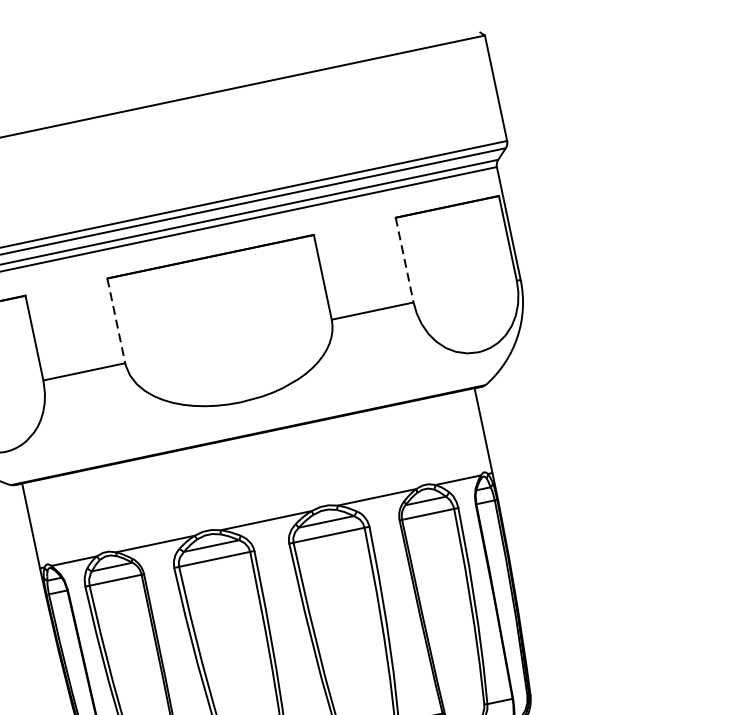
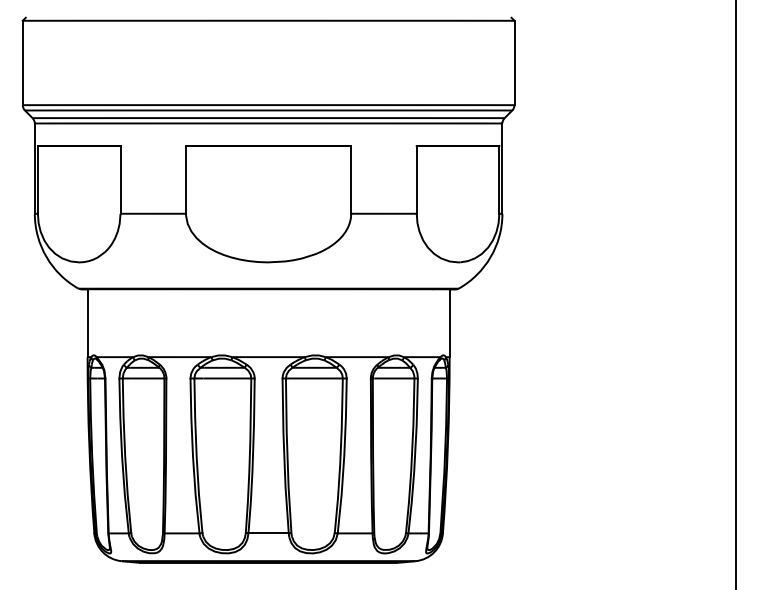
line: (404, 259) -> (416, 179), dashed -> solid
line: (116, 320) -> (186, 179), dashed -> solid

